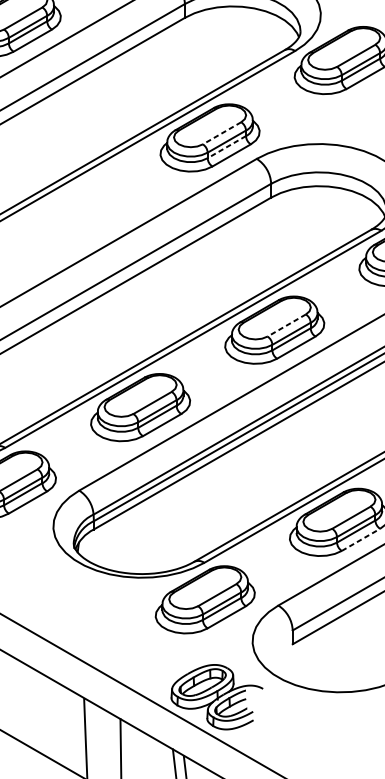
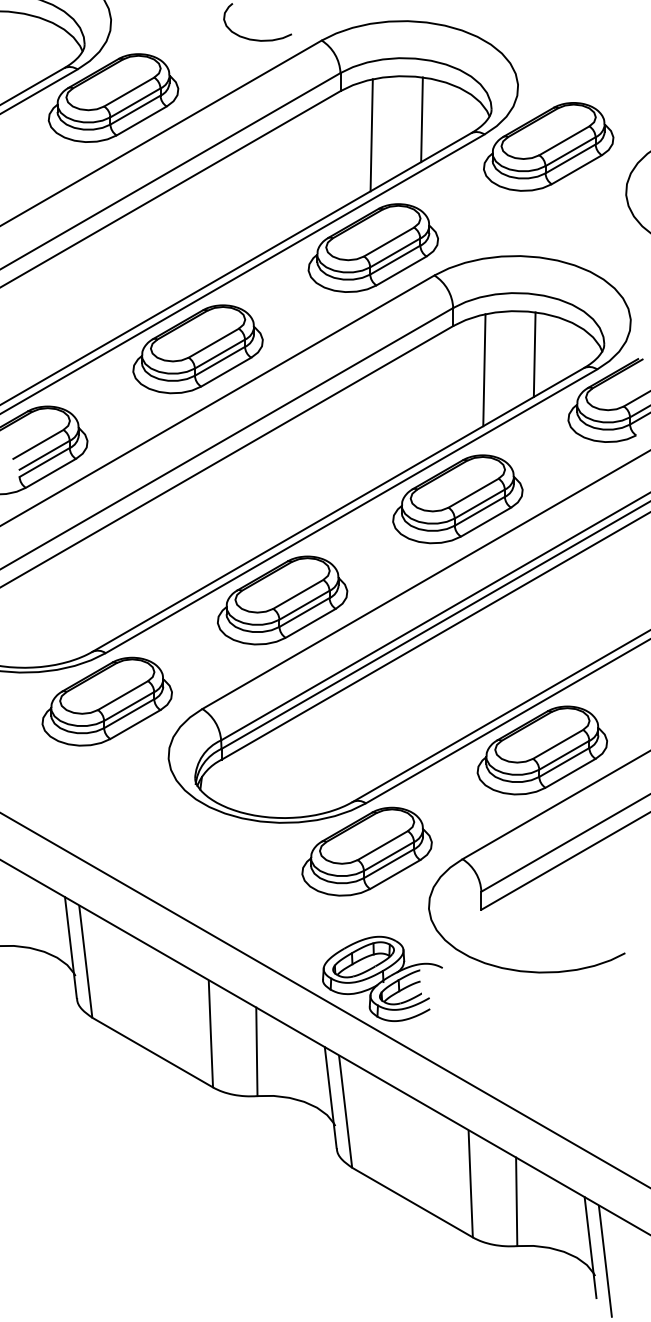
line: (246, 39) -> (421, 119), added
line: (208, 51) -> (371, 135), added
line: (222, 133) -> (389, 242), dashed -> solid
line: (227, 147) -> (395, 260), dashed -> solid
part: (75, 215) -> (197, 349), added
line: (333, 219) -> (534, 354), added
line: (295, 231) -> (484, 370), added
line: (286, 325) -> (473, 493), dashed -> solid
line: (360, 539) -> (570, 773), dashed -> solid

